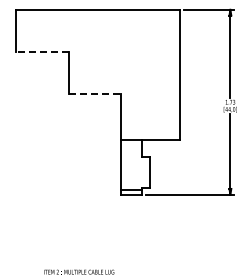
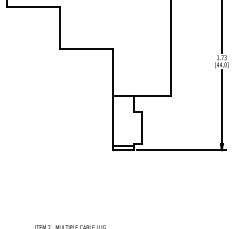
line: (41, 51) -> (32, 7), dashed -> solid
line: (95, 93) -> (86, 49), dashed -> solid

